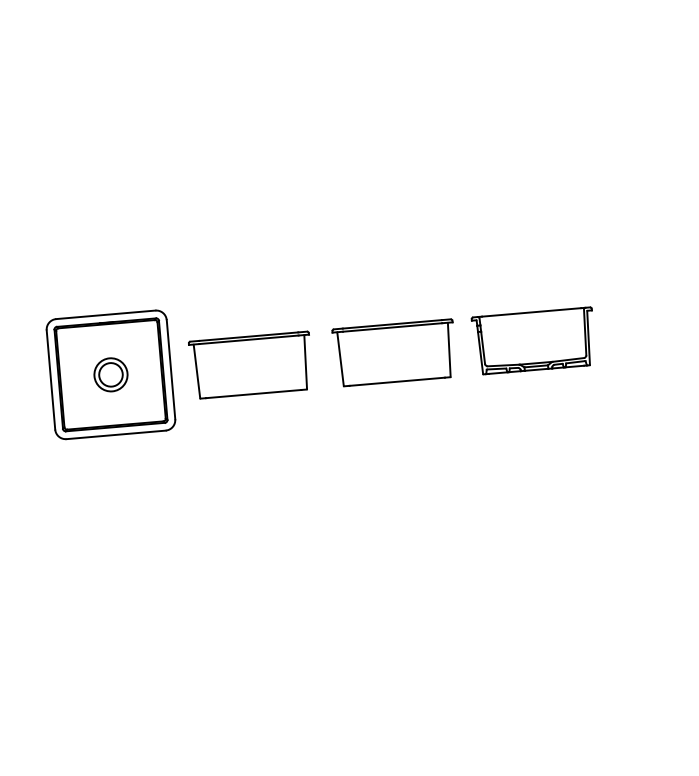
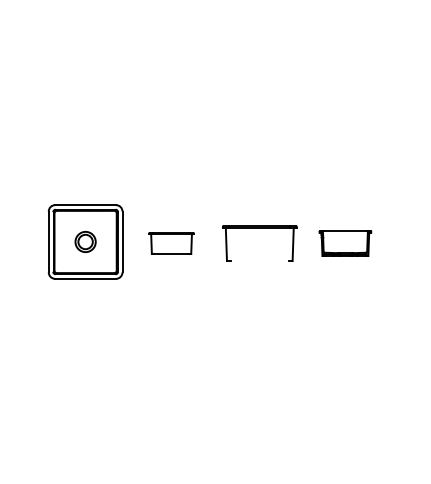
part: (534, 341) -> (345, 243), size x0.7
part: (251, 365) -> (171, 243), size x0.6
line: (396, 382) -> (259, 261), removed

